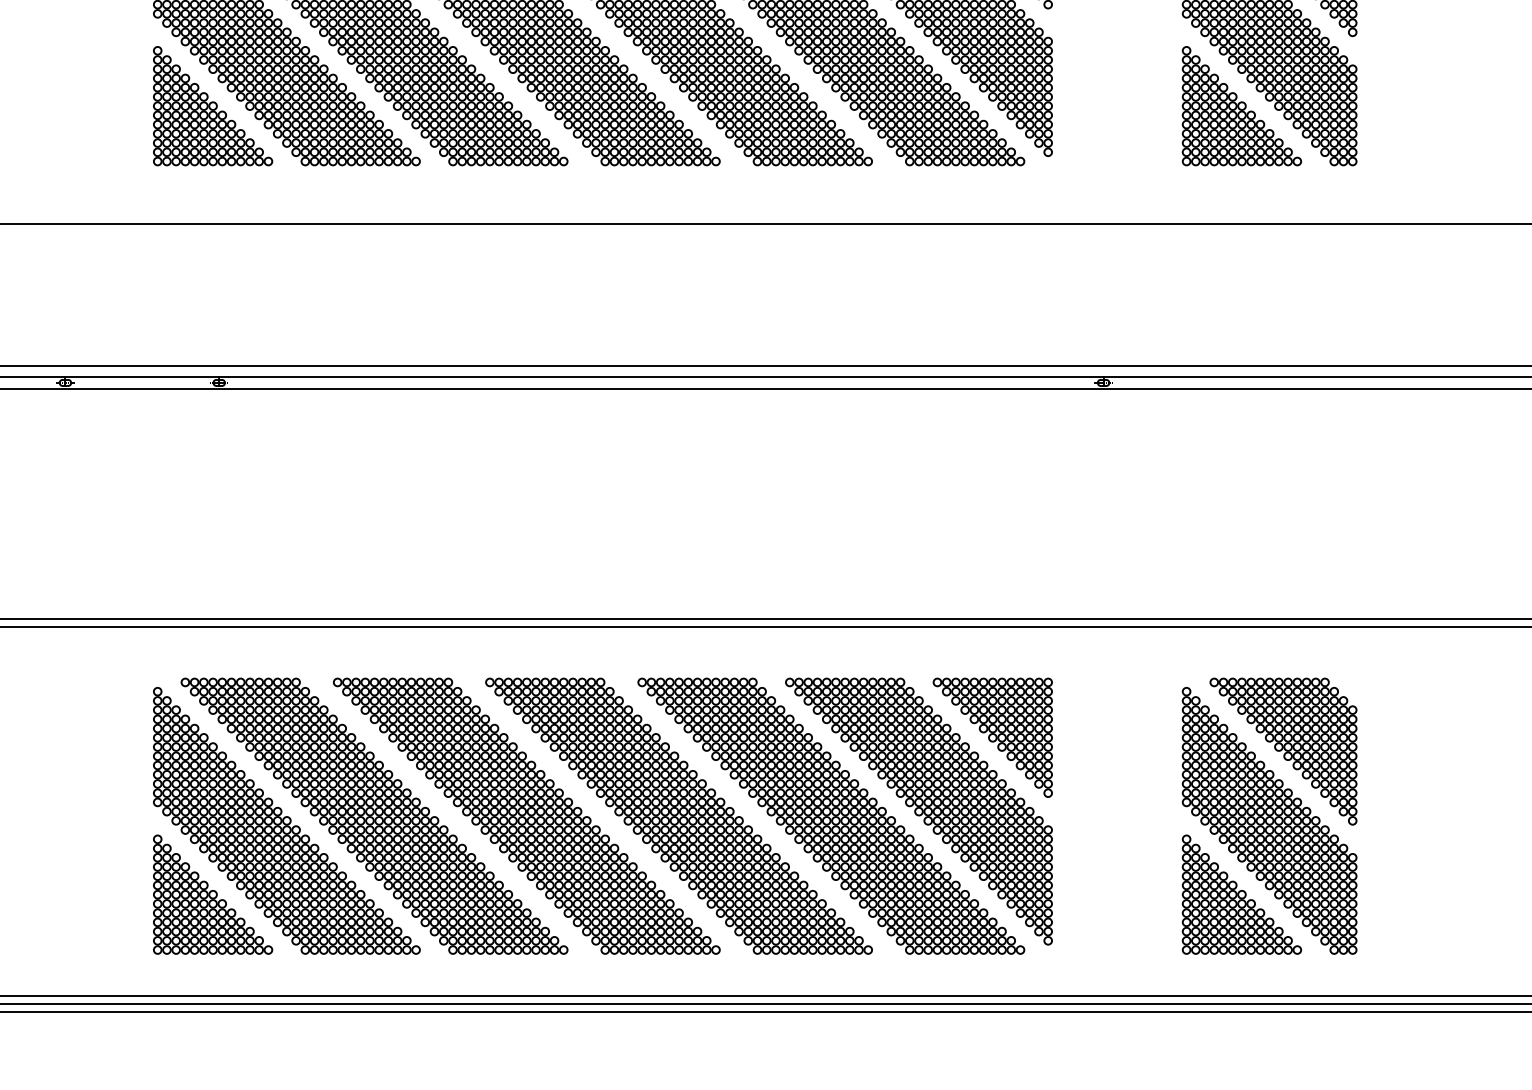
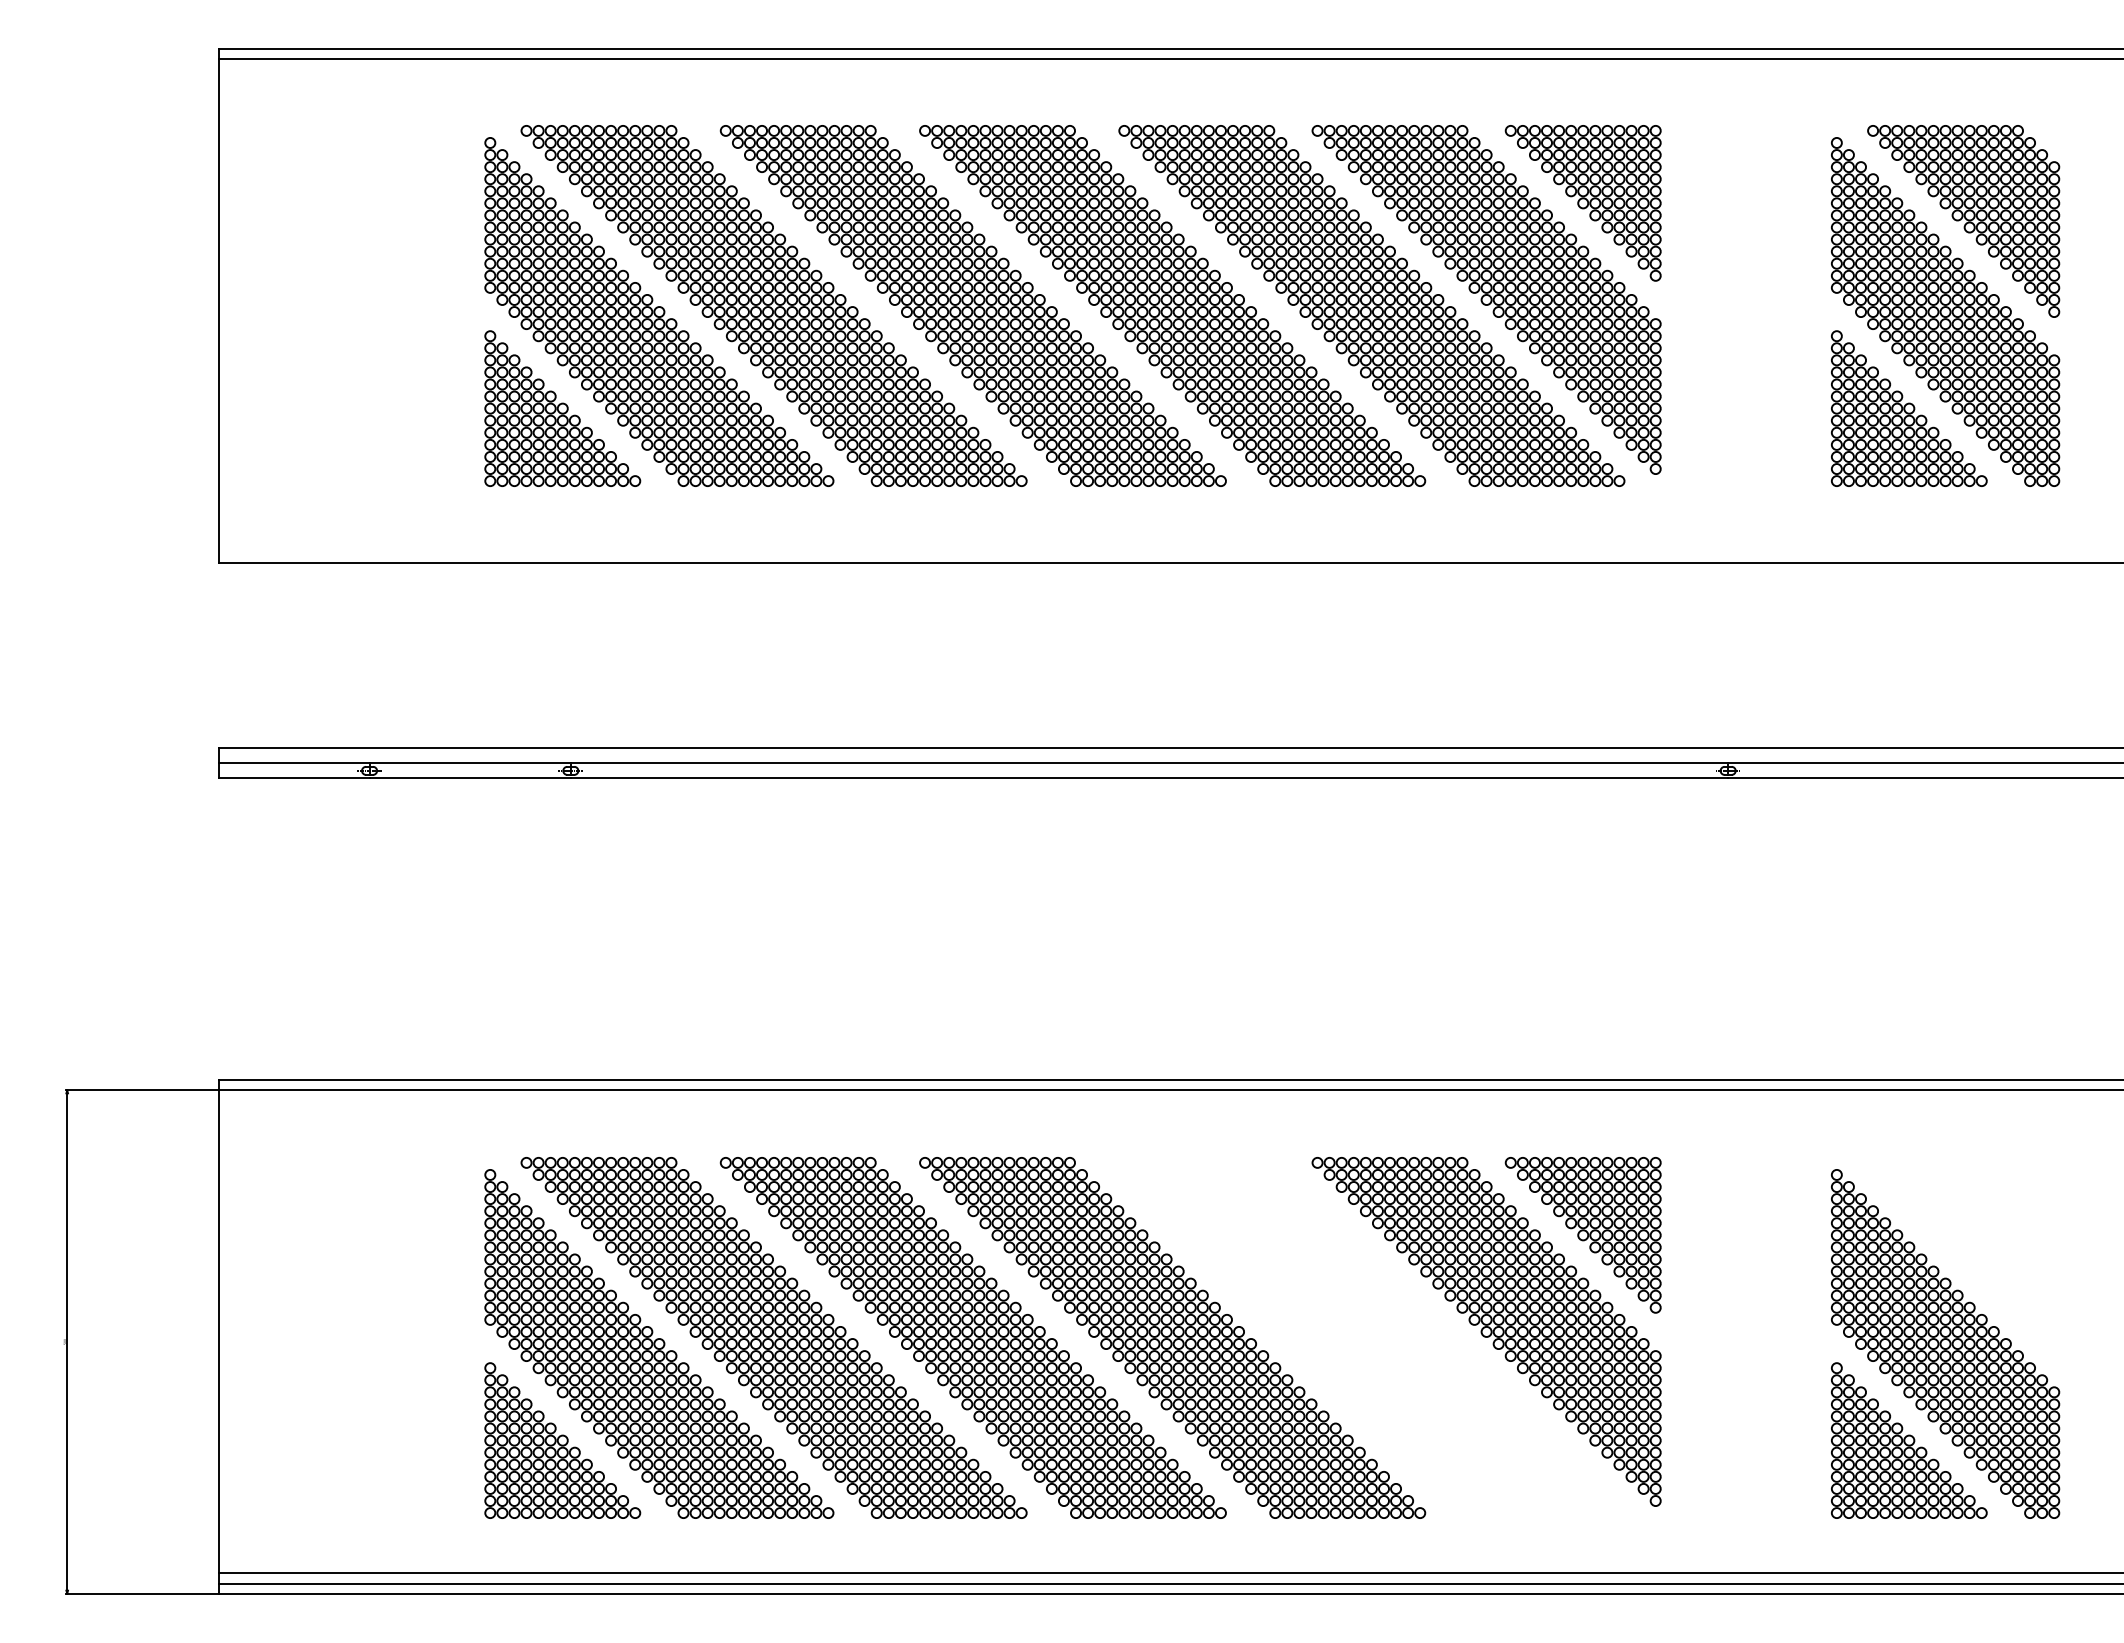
part: (1283, 751) -> (1963, 1253), removed
part: (831, 815) -> (1371, 1337), removed

